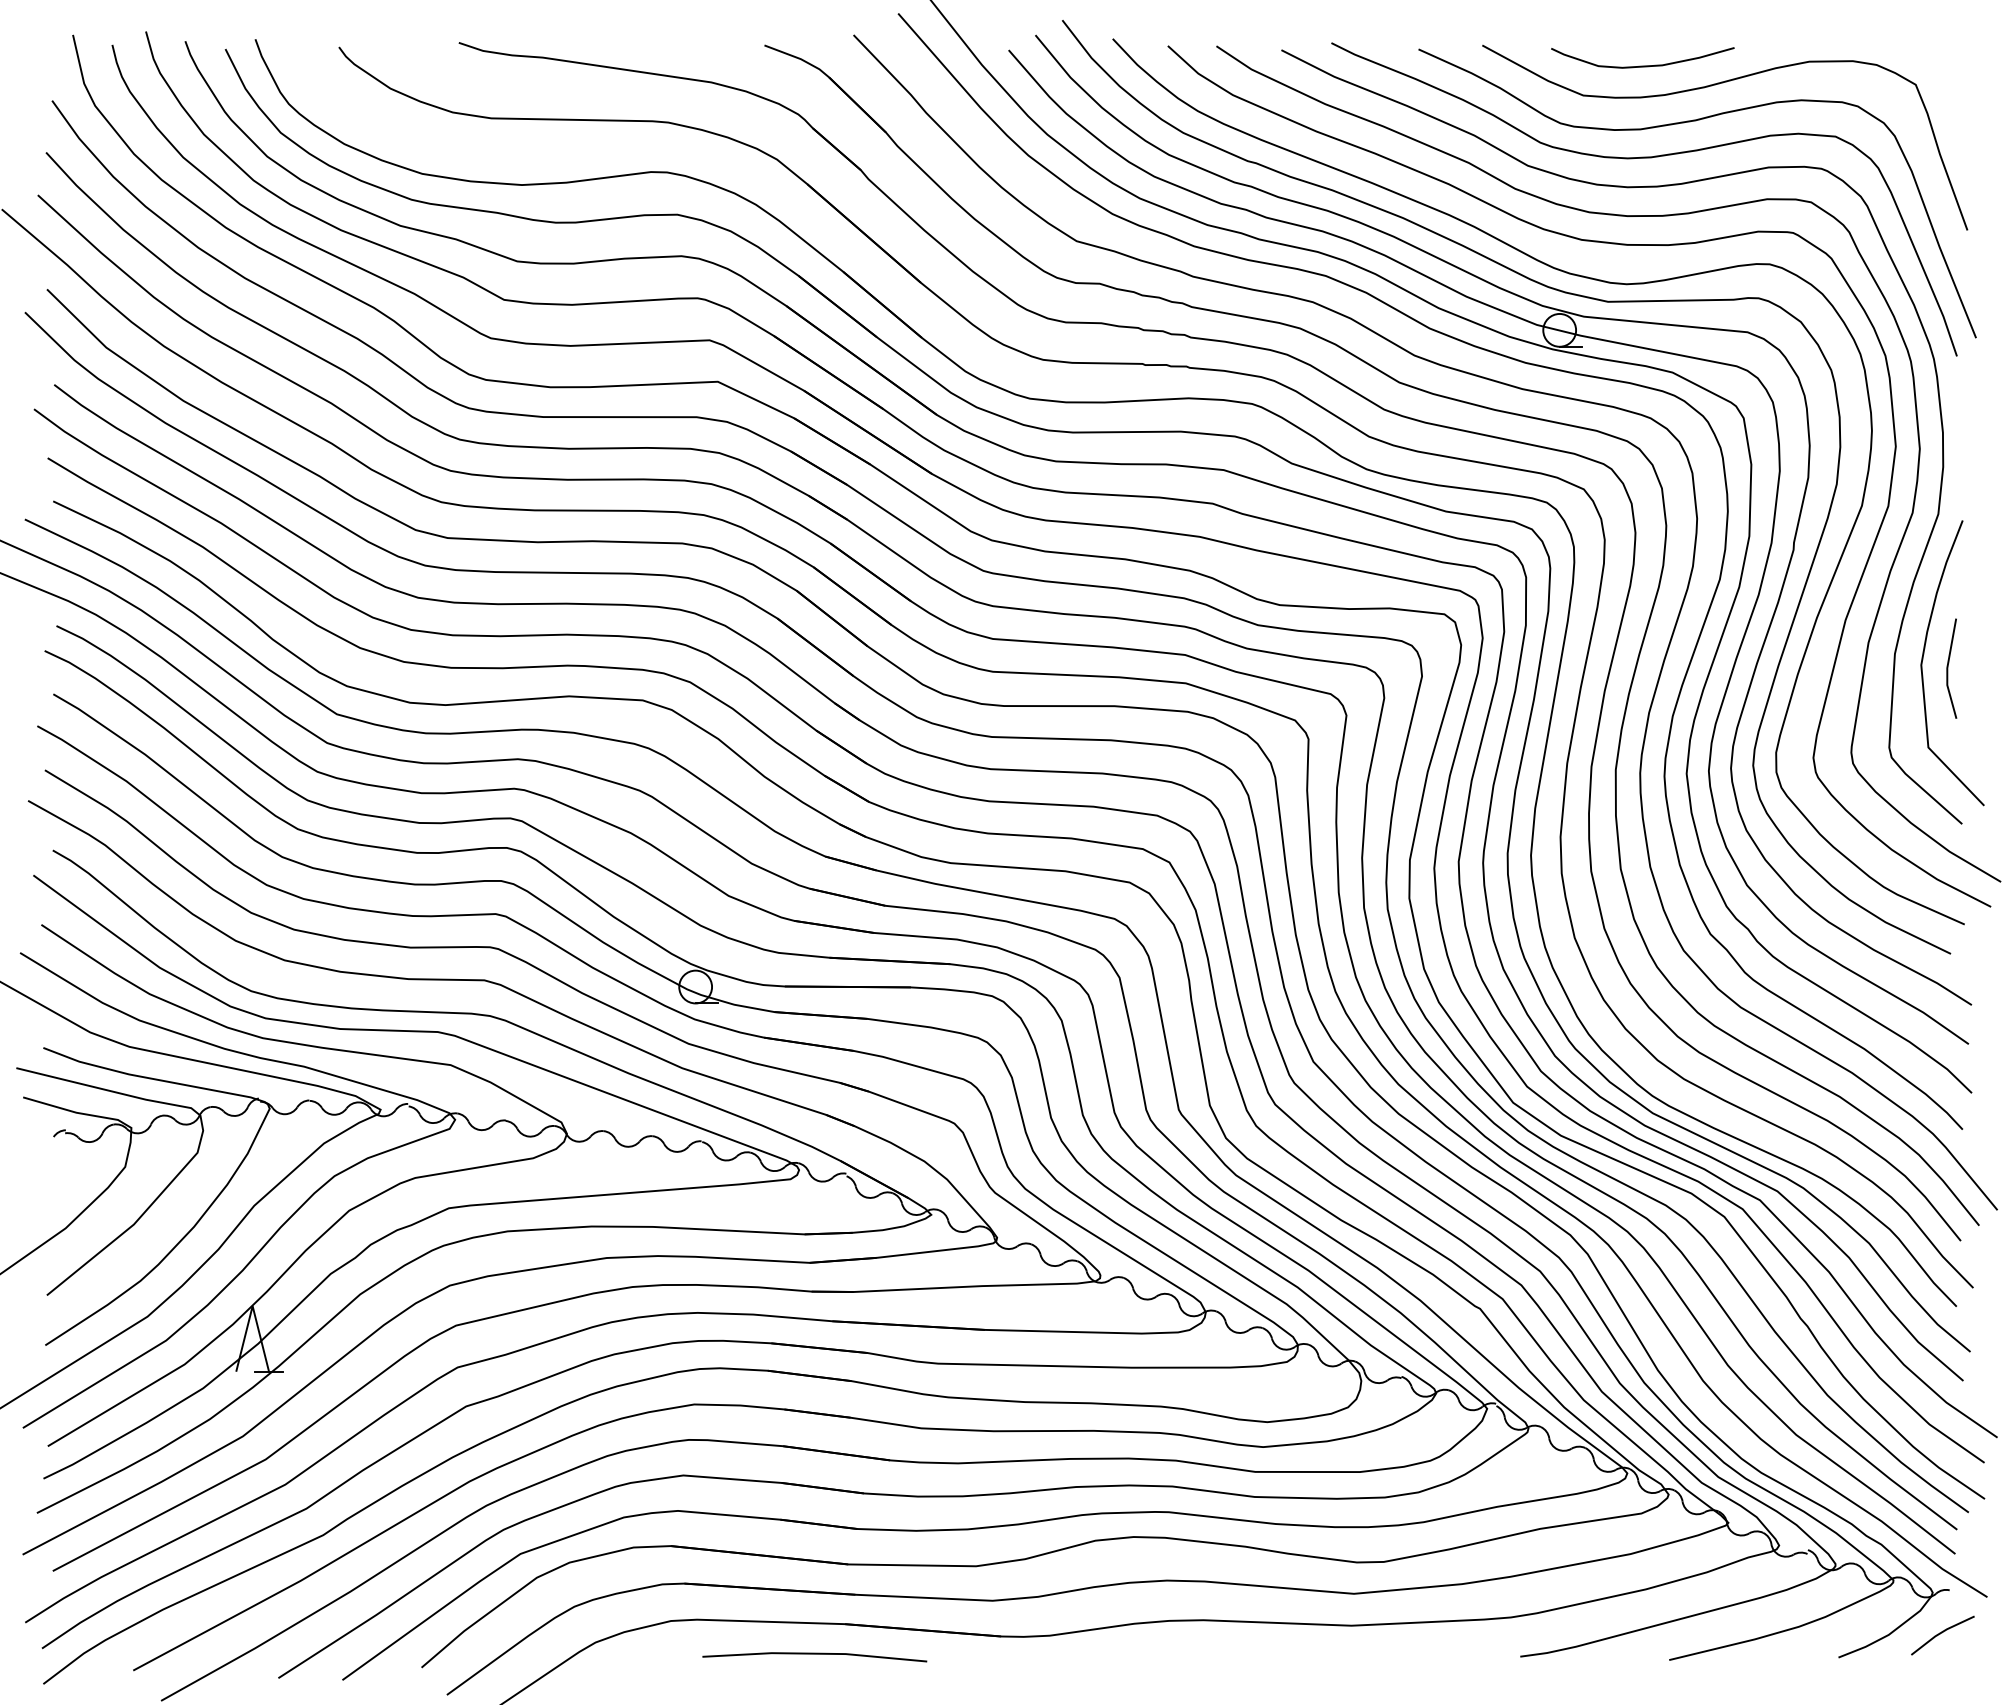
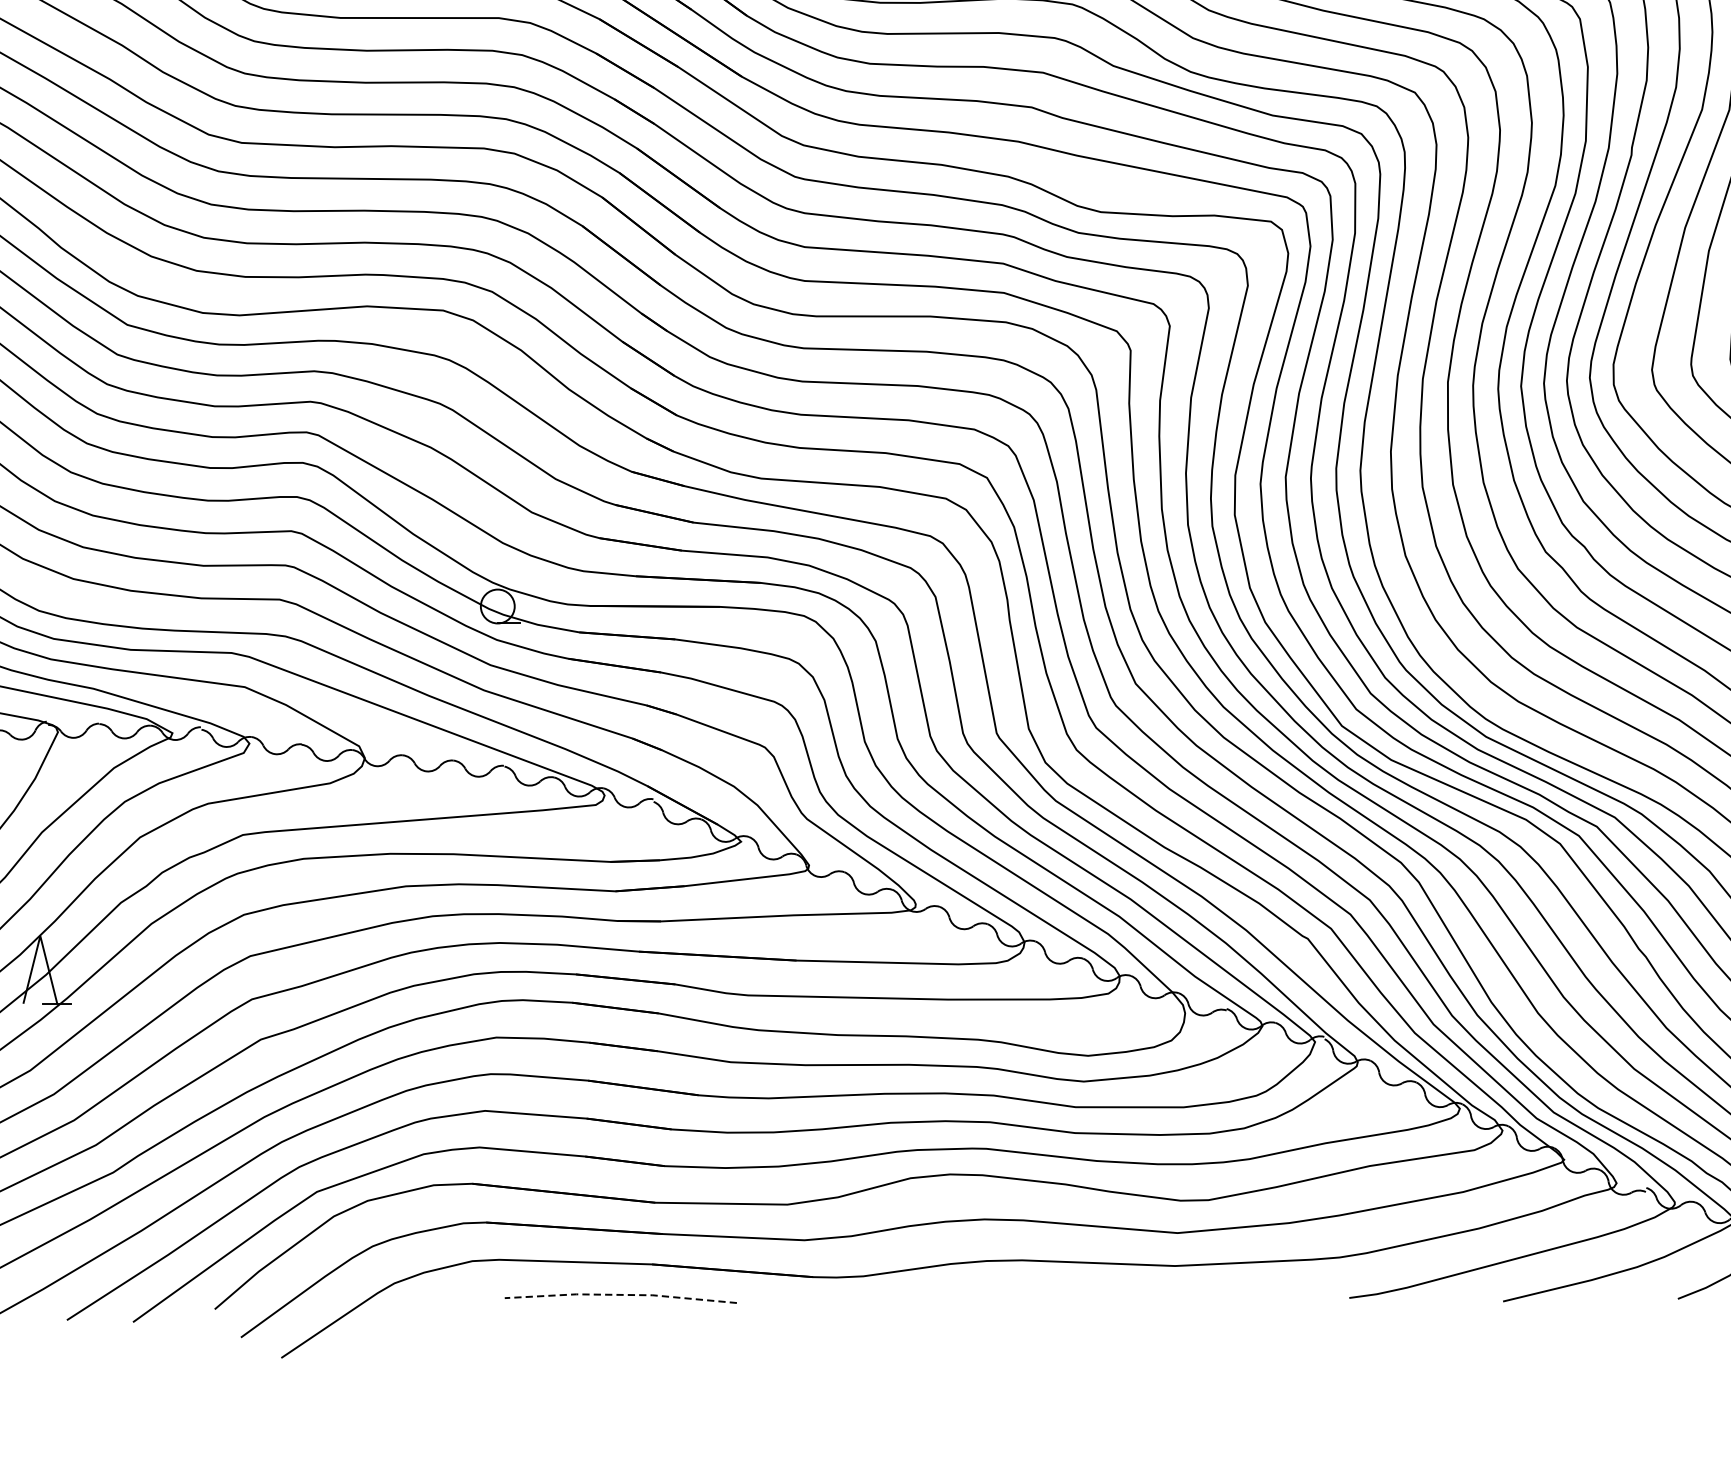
line: (814, 1653) -> (620, 1294), solid -> dashed

